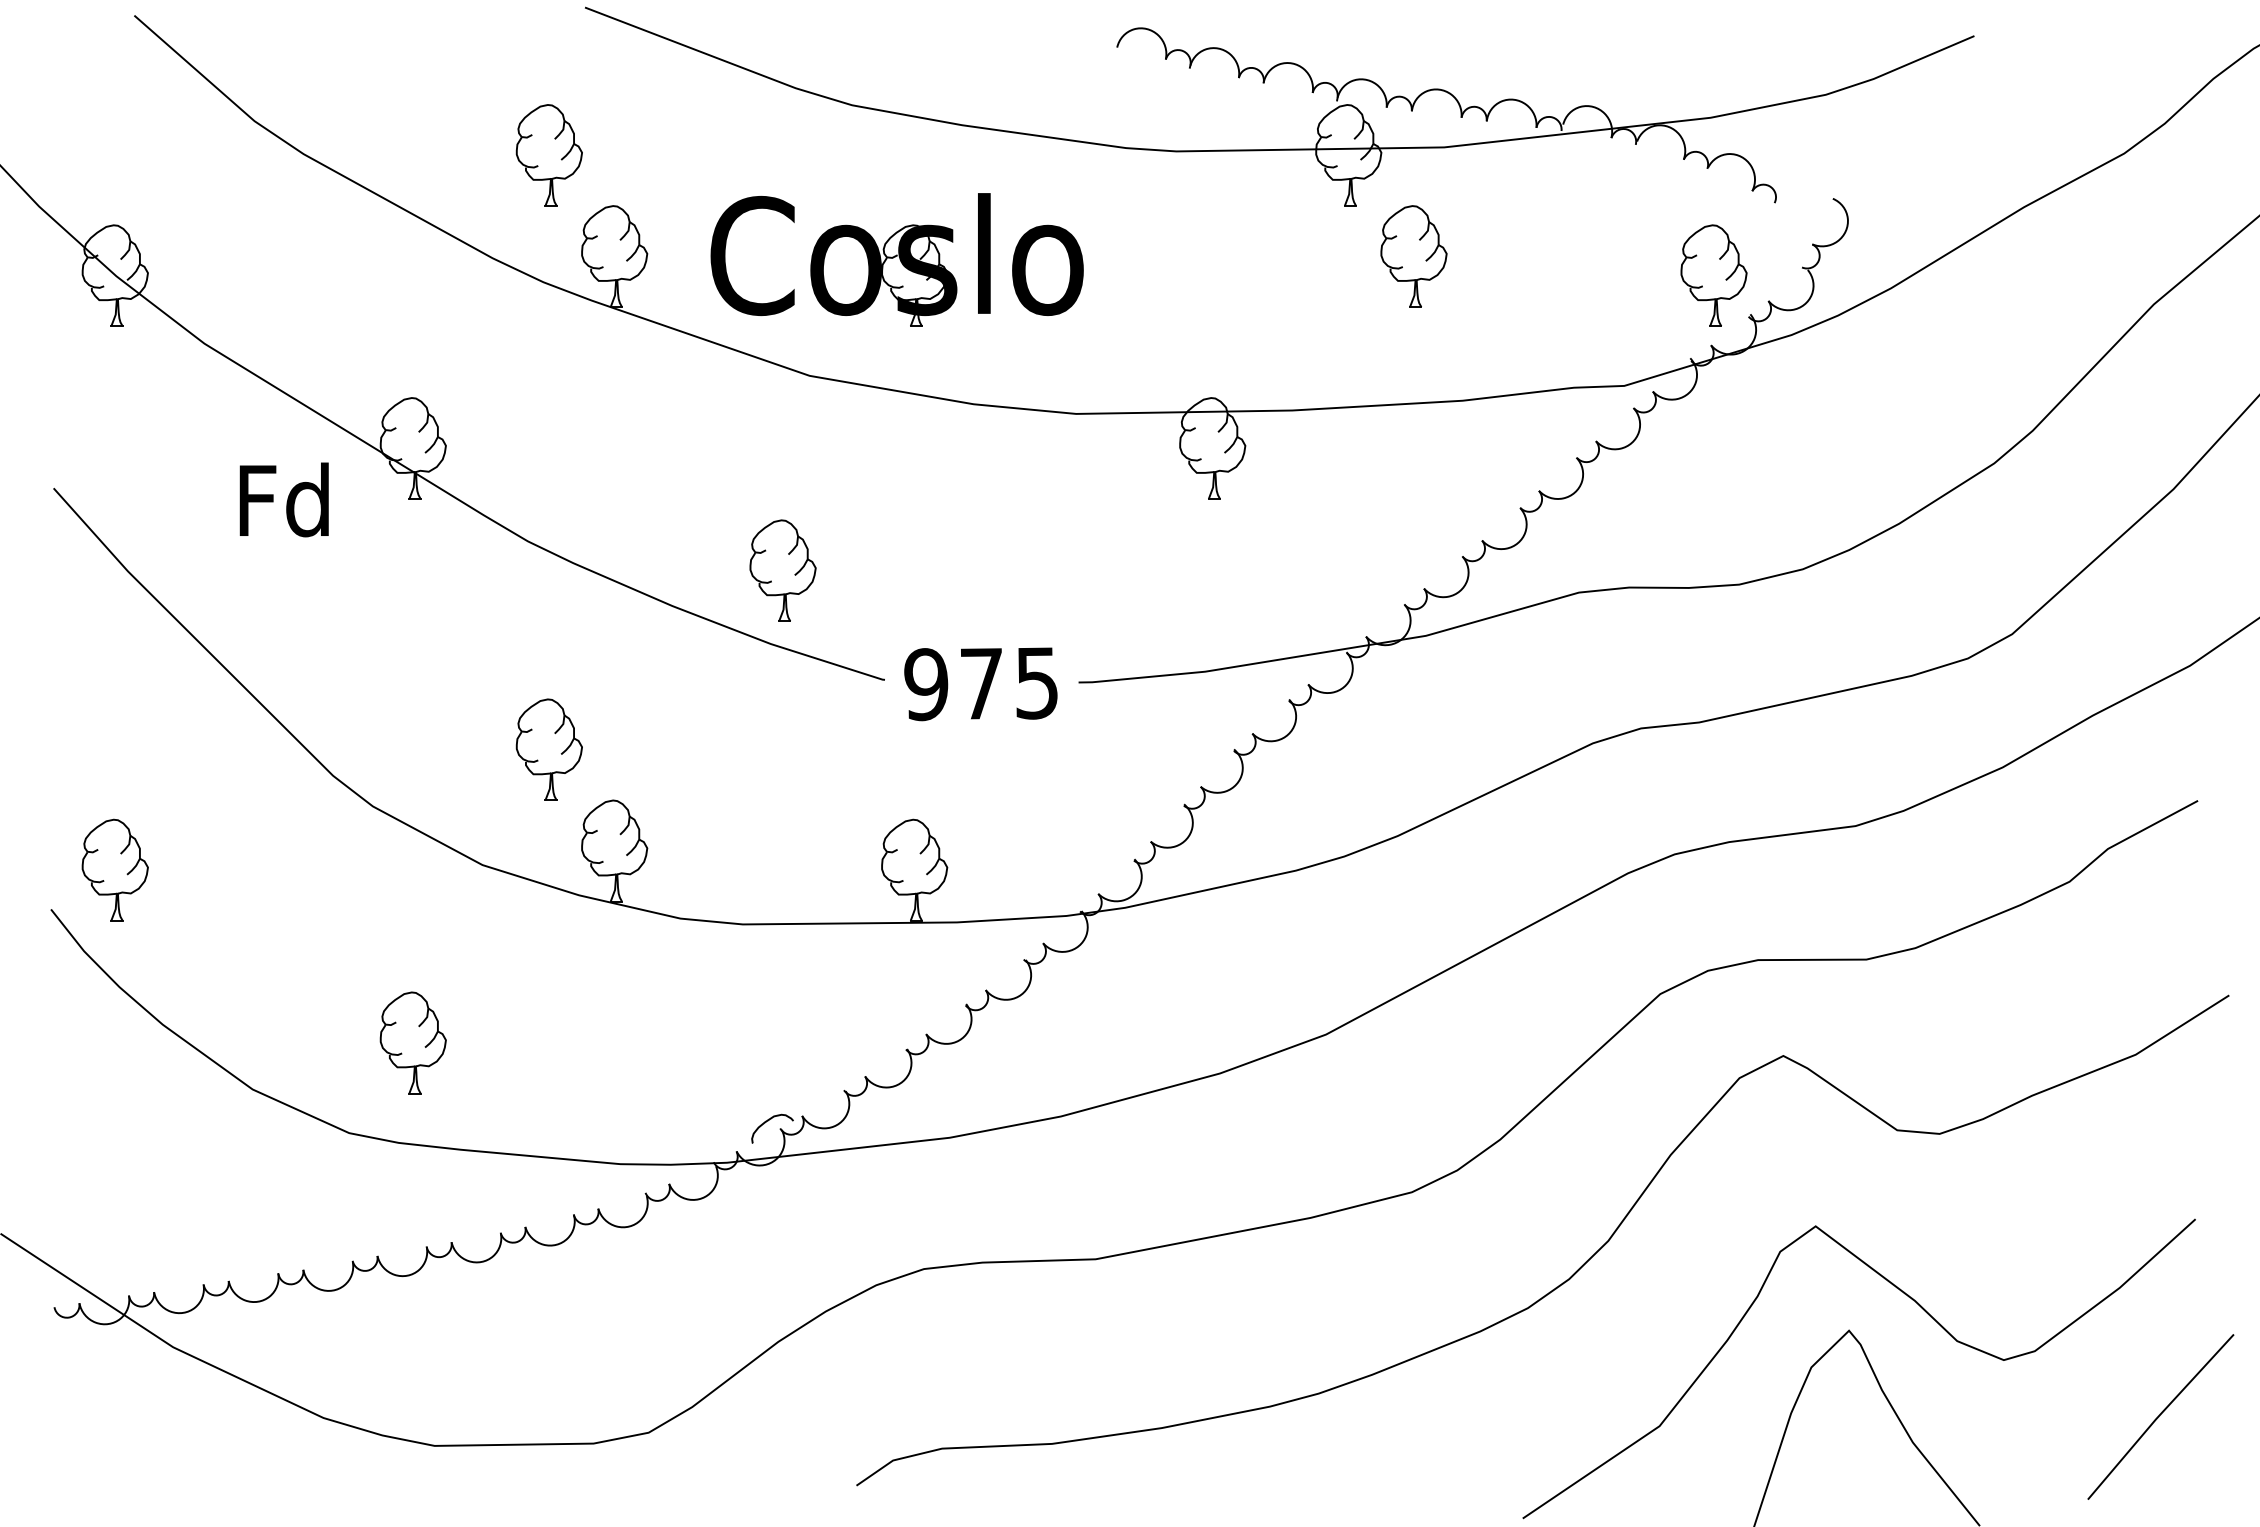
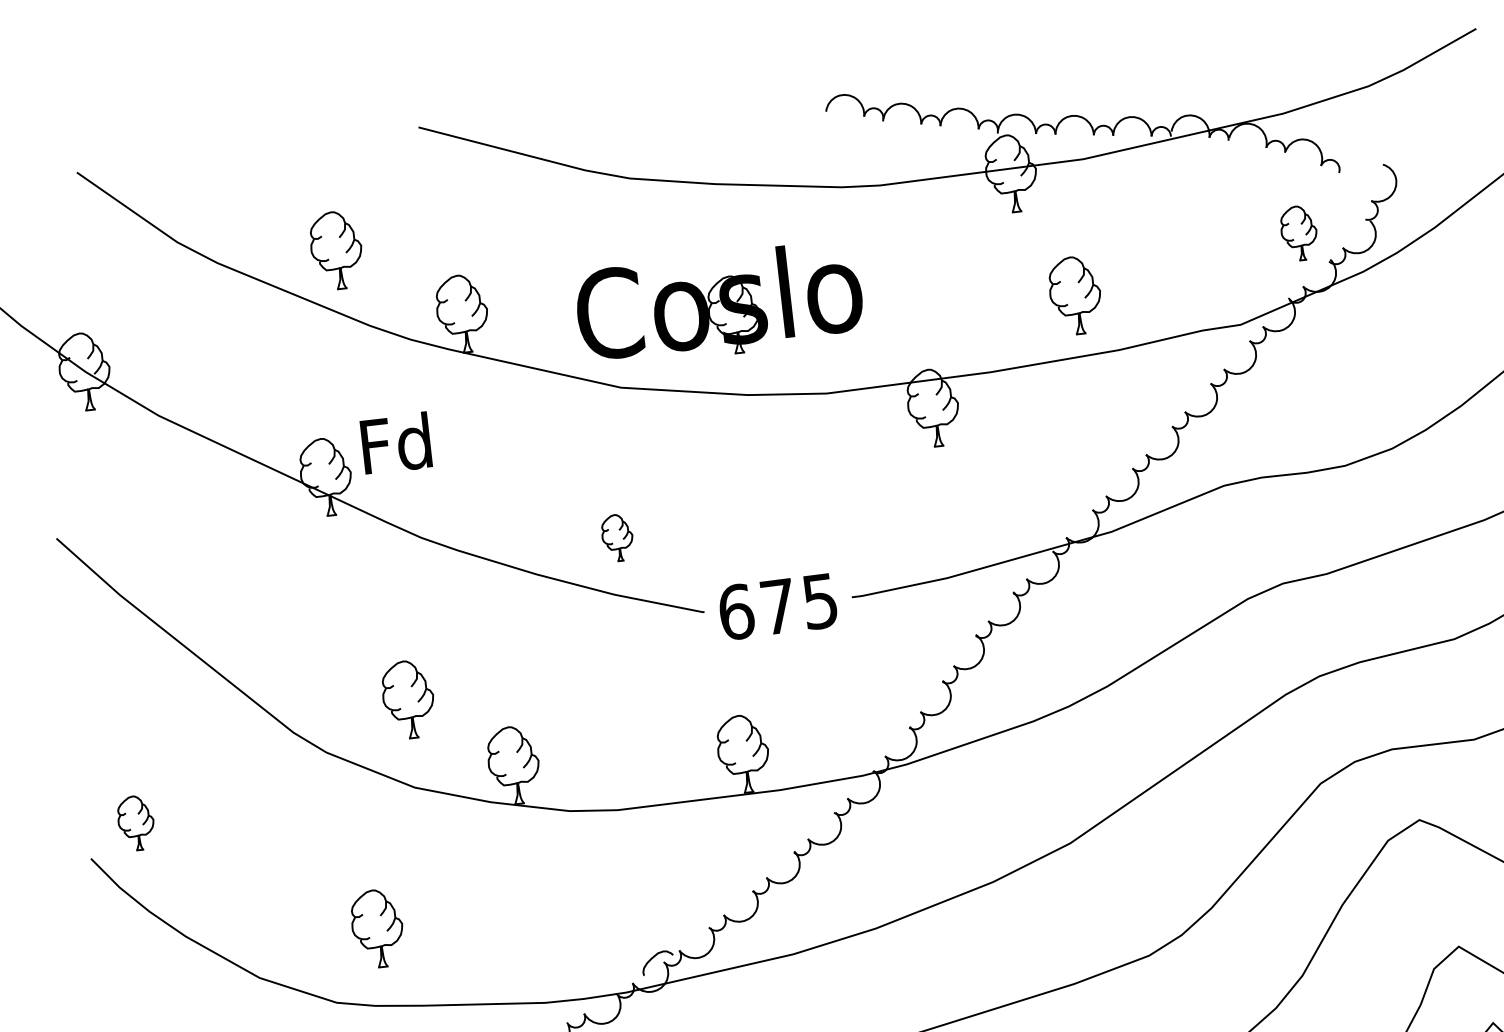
part: (548, 155) -> (335, 250), moved
part: (1413, 256) -> (1075, 295), moved
part: (896, 259) -> (719, 303), moved
part: (1713, 275) -> (1298, 233), size x0.7
text: (283, 499) -> (395, 443), moved
part: (782, 570) -> (617, 537), size x0.6
text: (926, 684) -> (736, 612), 975 -> 675
part: (548, 749) -> (407, 699), moved
part: (114, 869) -> (135, 822), size x0.7

